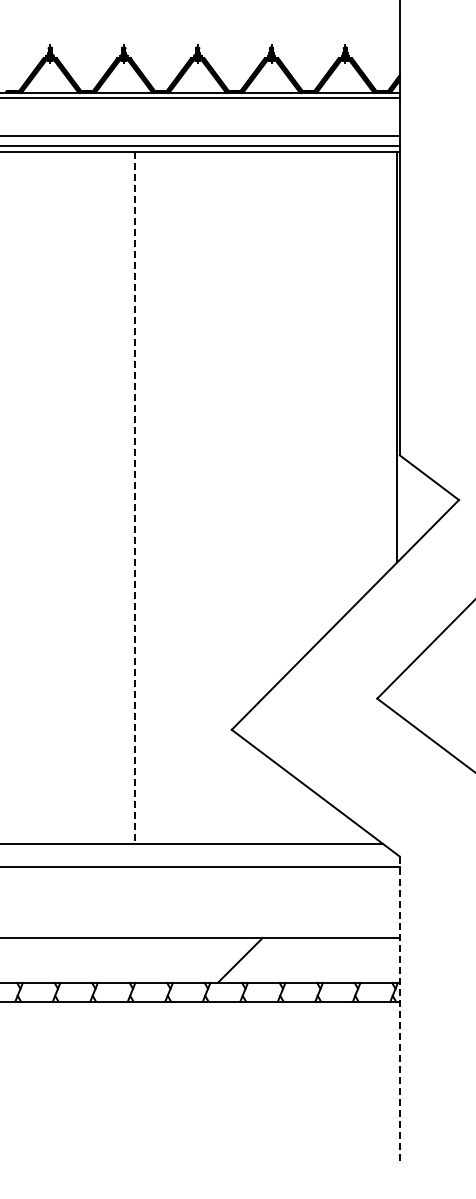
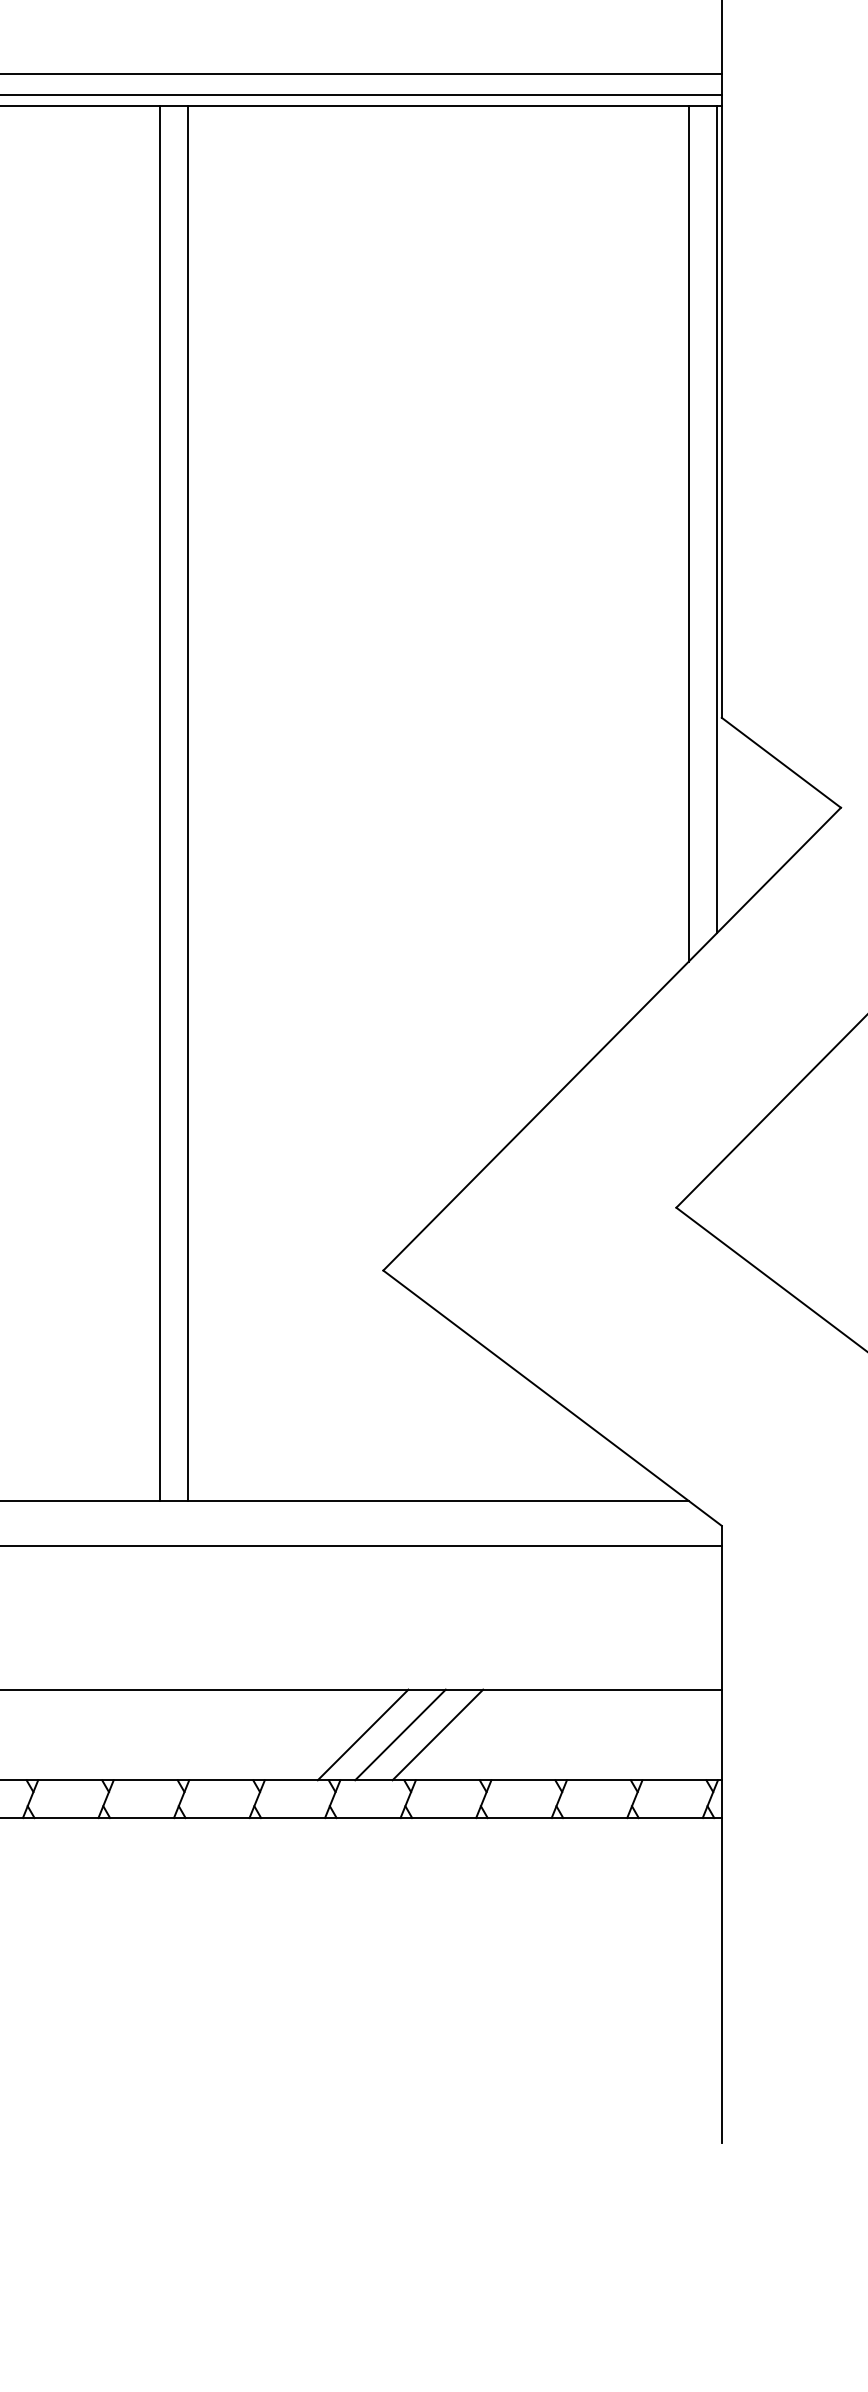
line: (383, 363) -> (688, 532), added
line: (120, 497) -> (159, 802), added
line: (134, 498) -> (187, 804), dashed -> solid
line: (221, 959) -> (362, 1733), added
line: (258, 959) -> (437, 1733), added
line: (399, 1010) -> (721, 1835), dashed -> solid

